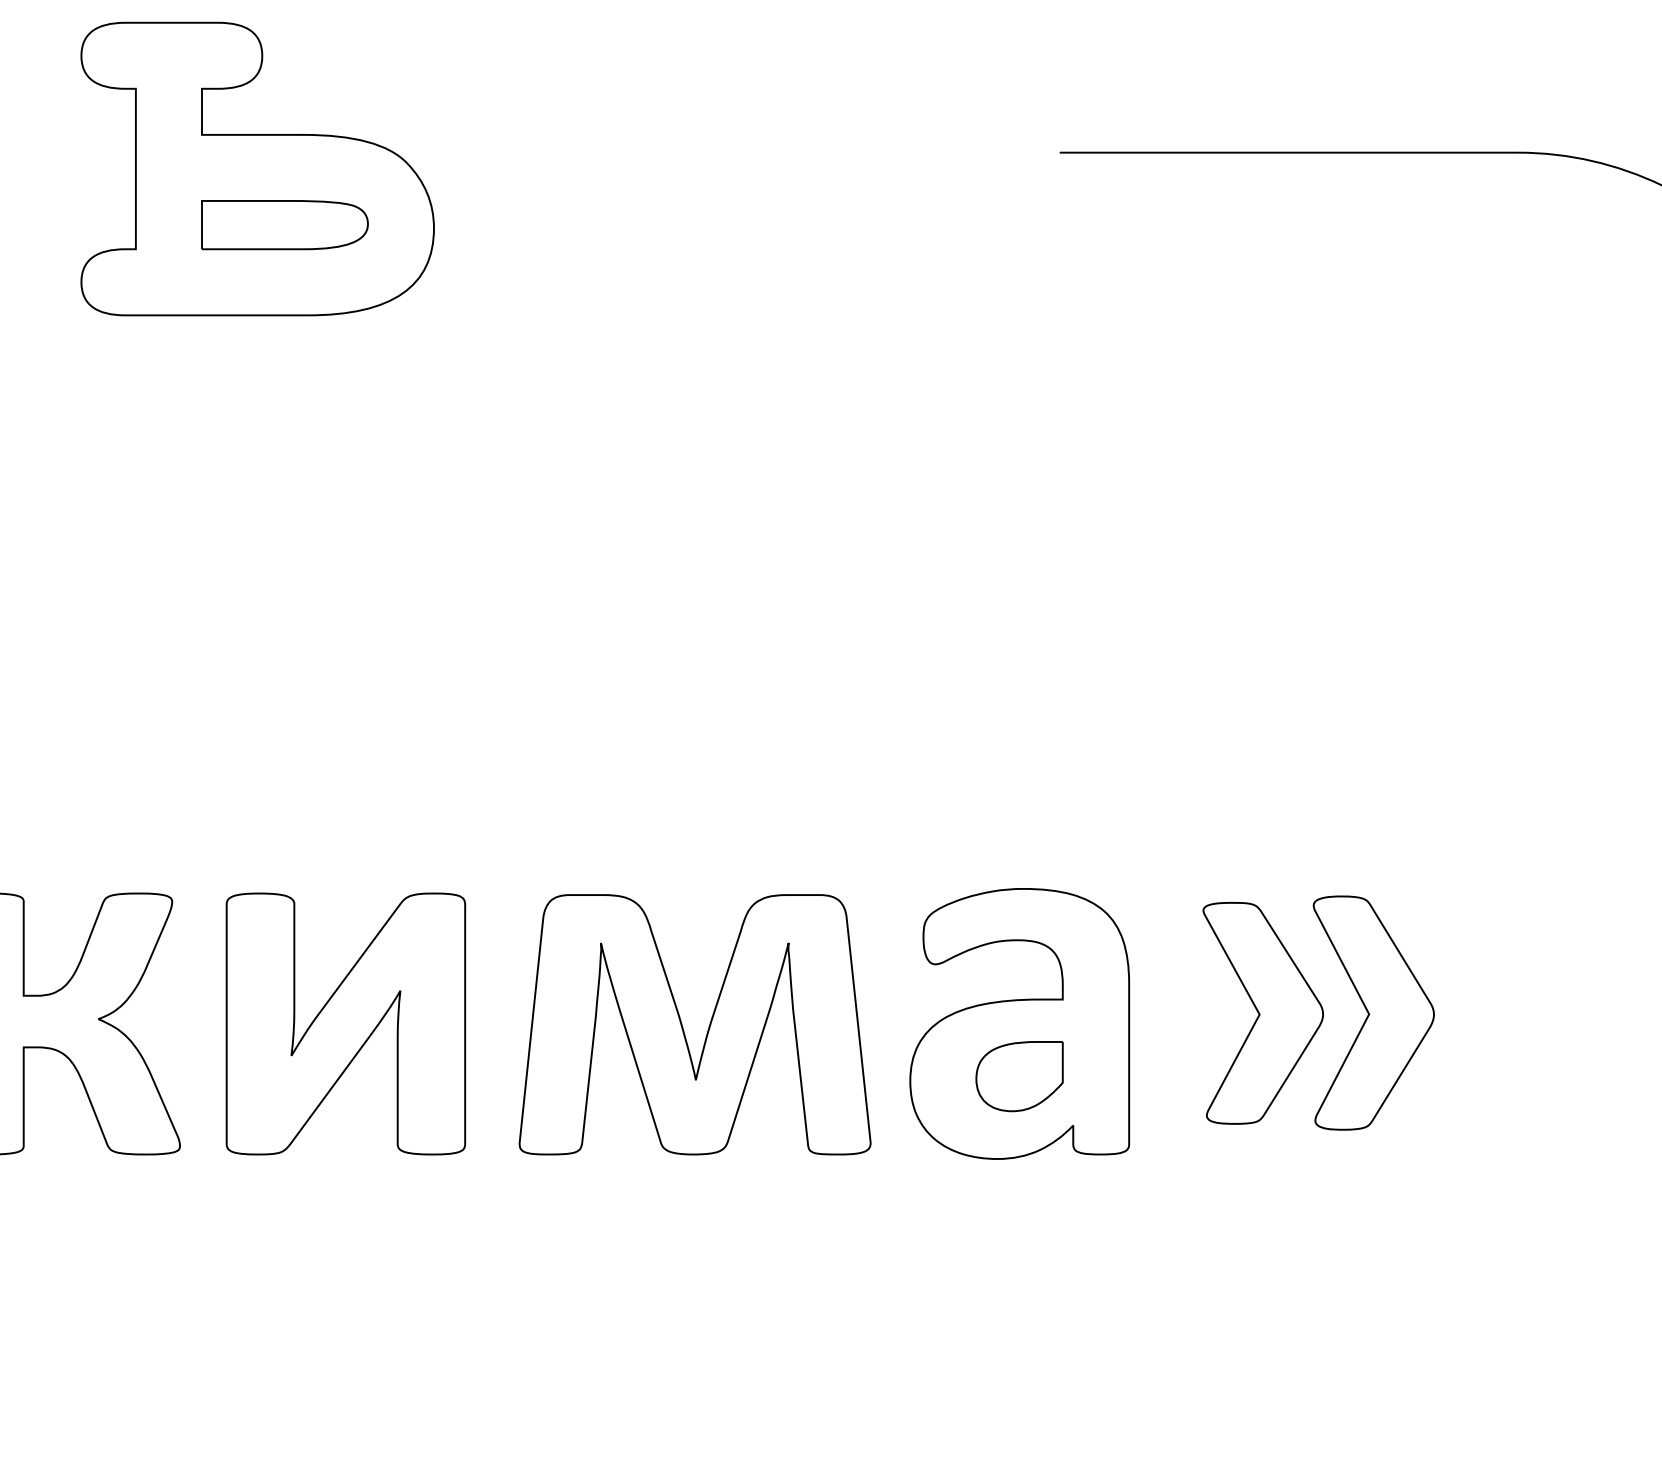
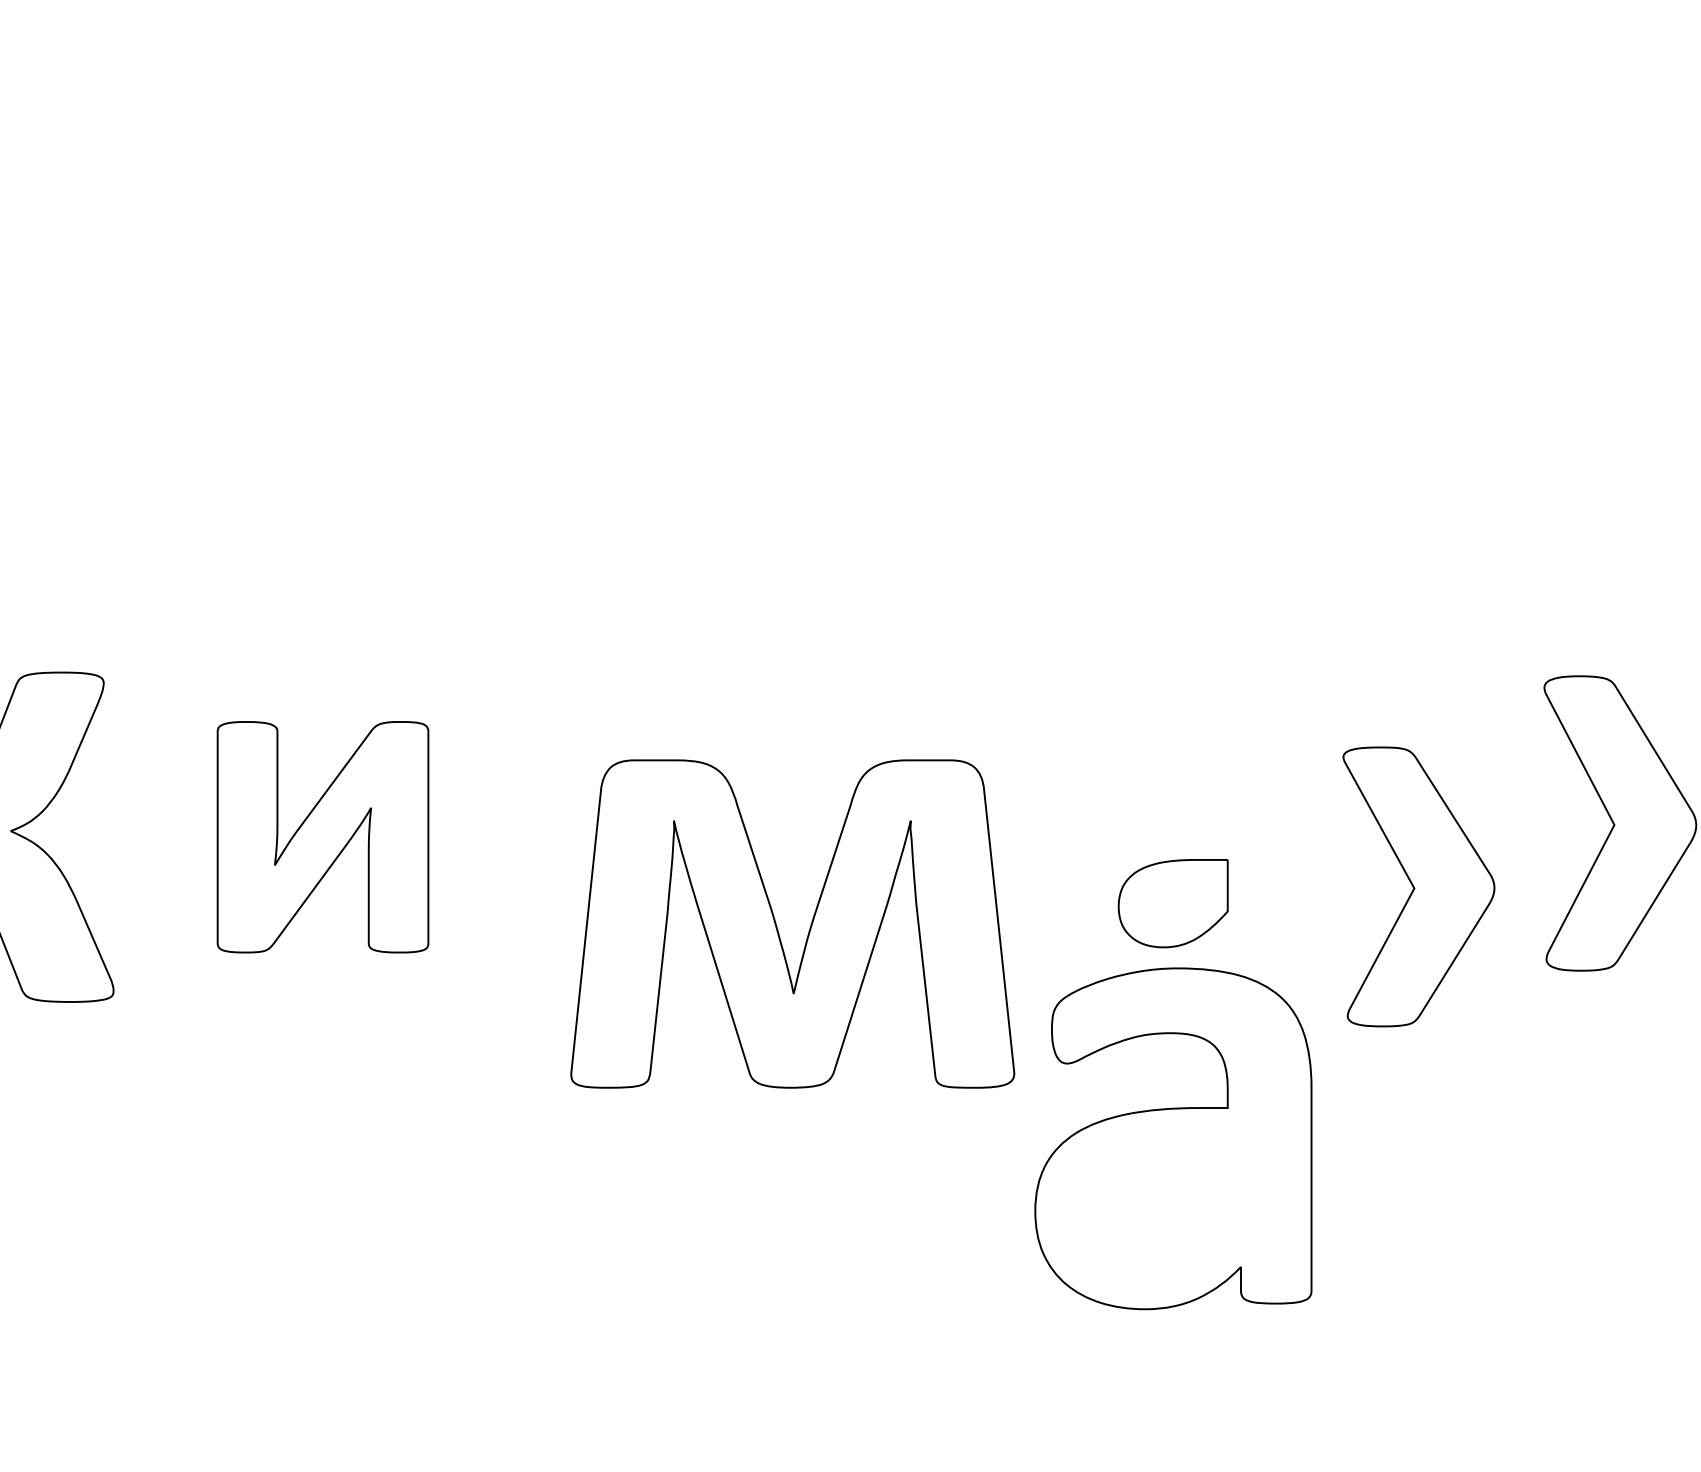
part: (1262, 1013) -> (1417, 887), moved
part: (345, 1023) -> (322, 836), size x0.7
part: (1019, 1023) -> (1173, 1138), moved
part: (683, 1027) -> (778, 927), moved

